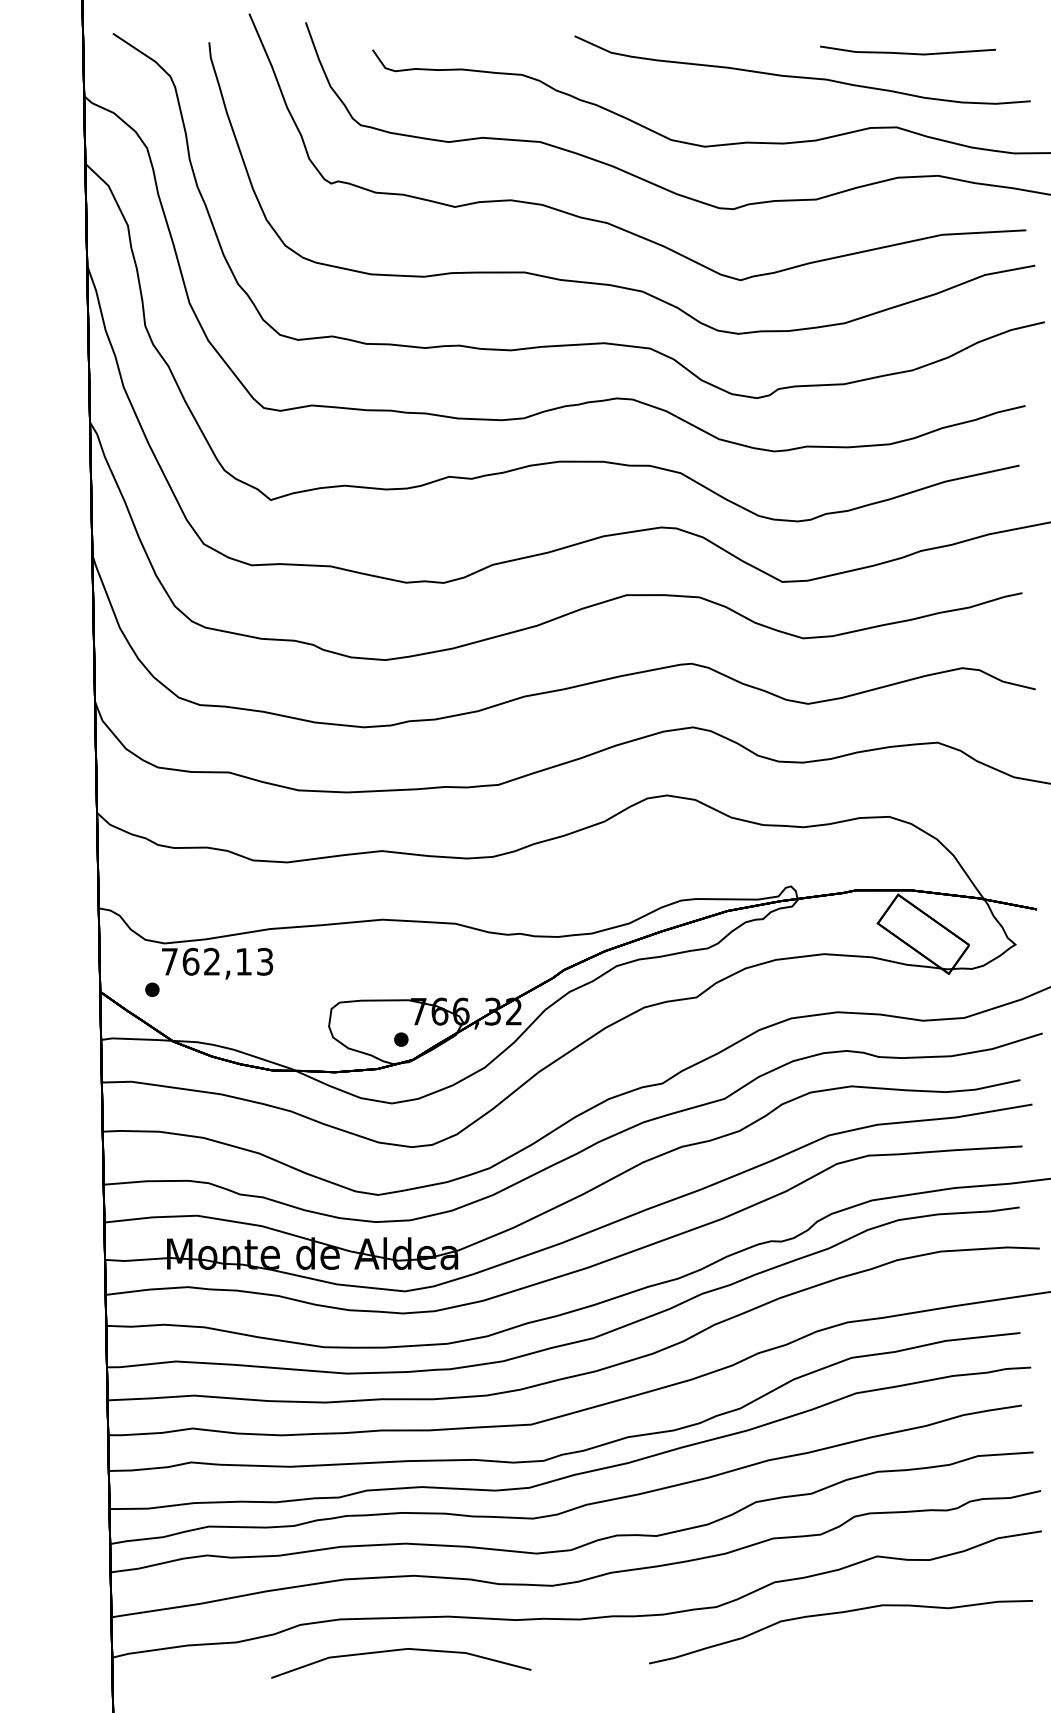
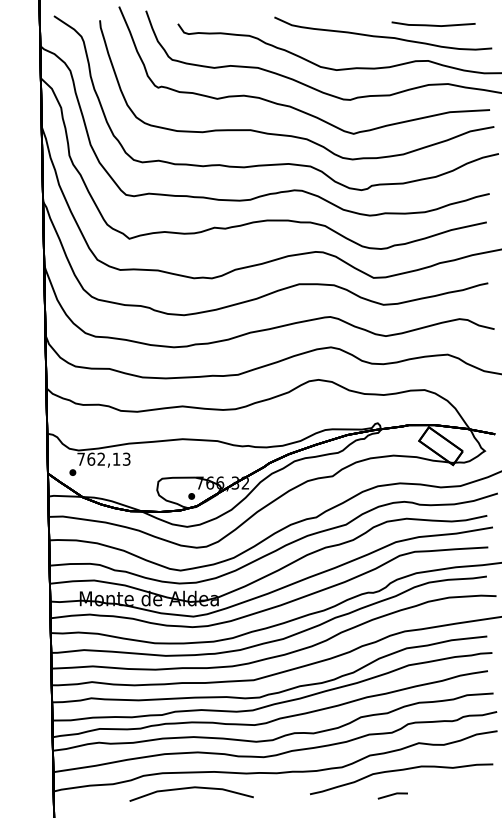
part: (821, 1666) -> (392, 795), added

